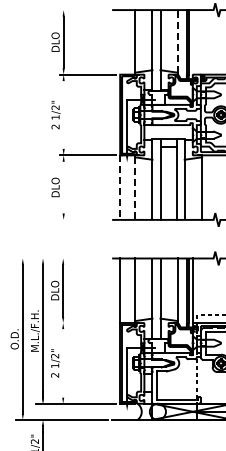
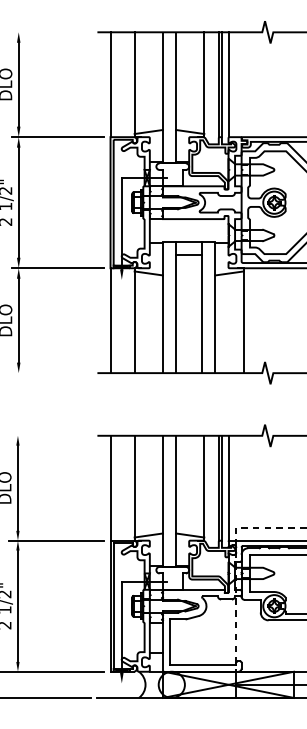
line: (177, 41) -> (203, 83), dashed -> solid
line: (120, 42) -> (111, 84), added
line: (192, 42) -> (227, 84), added
line: (63, 114) -> (18, 201), added
line: (63, 187) -> (18, 320), added
line: (120, 188) -> (111, 322), dashed -> solid
line: (135, 188) -> (135, 322), dashed -> solid
line: (86, 323) -> (55, 541), added
line: (63, 363) -> (18, 606), added

